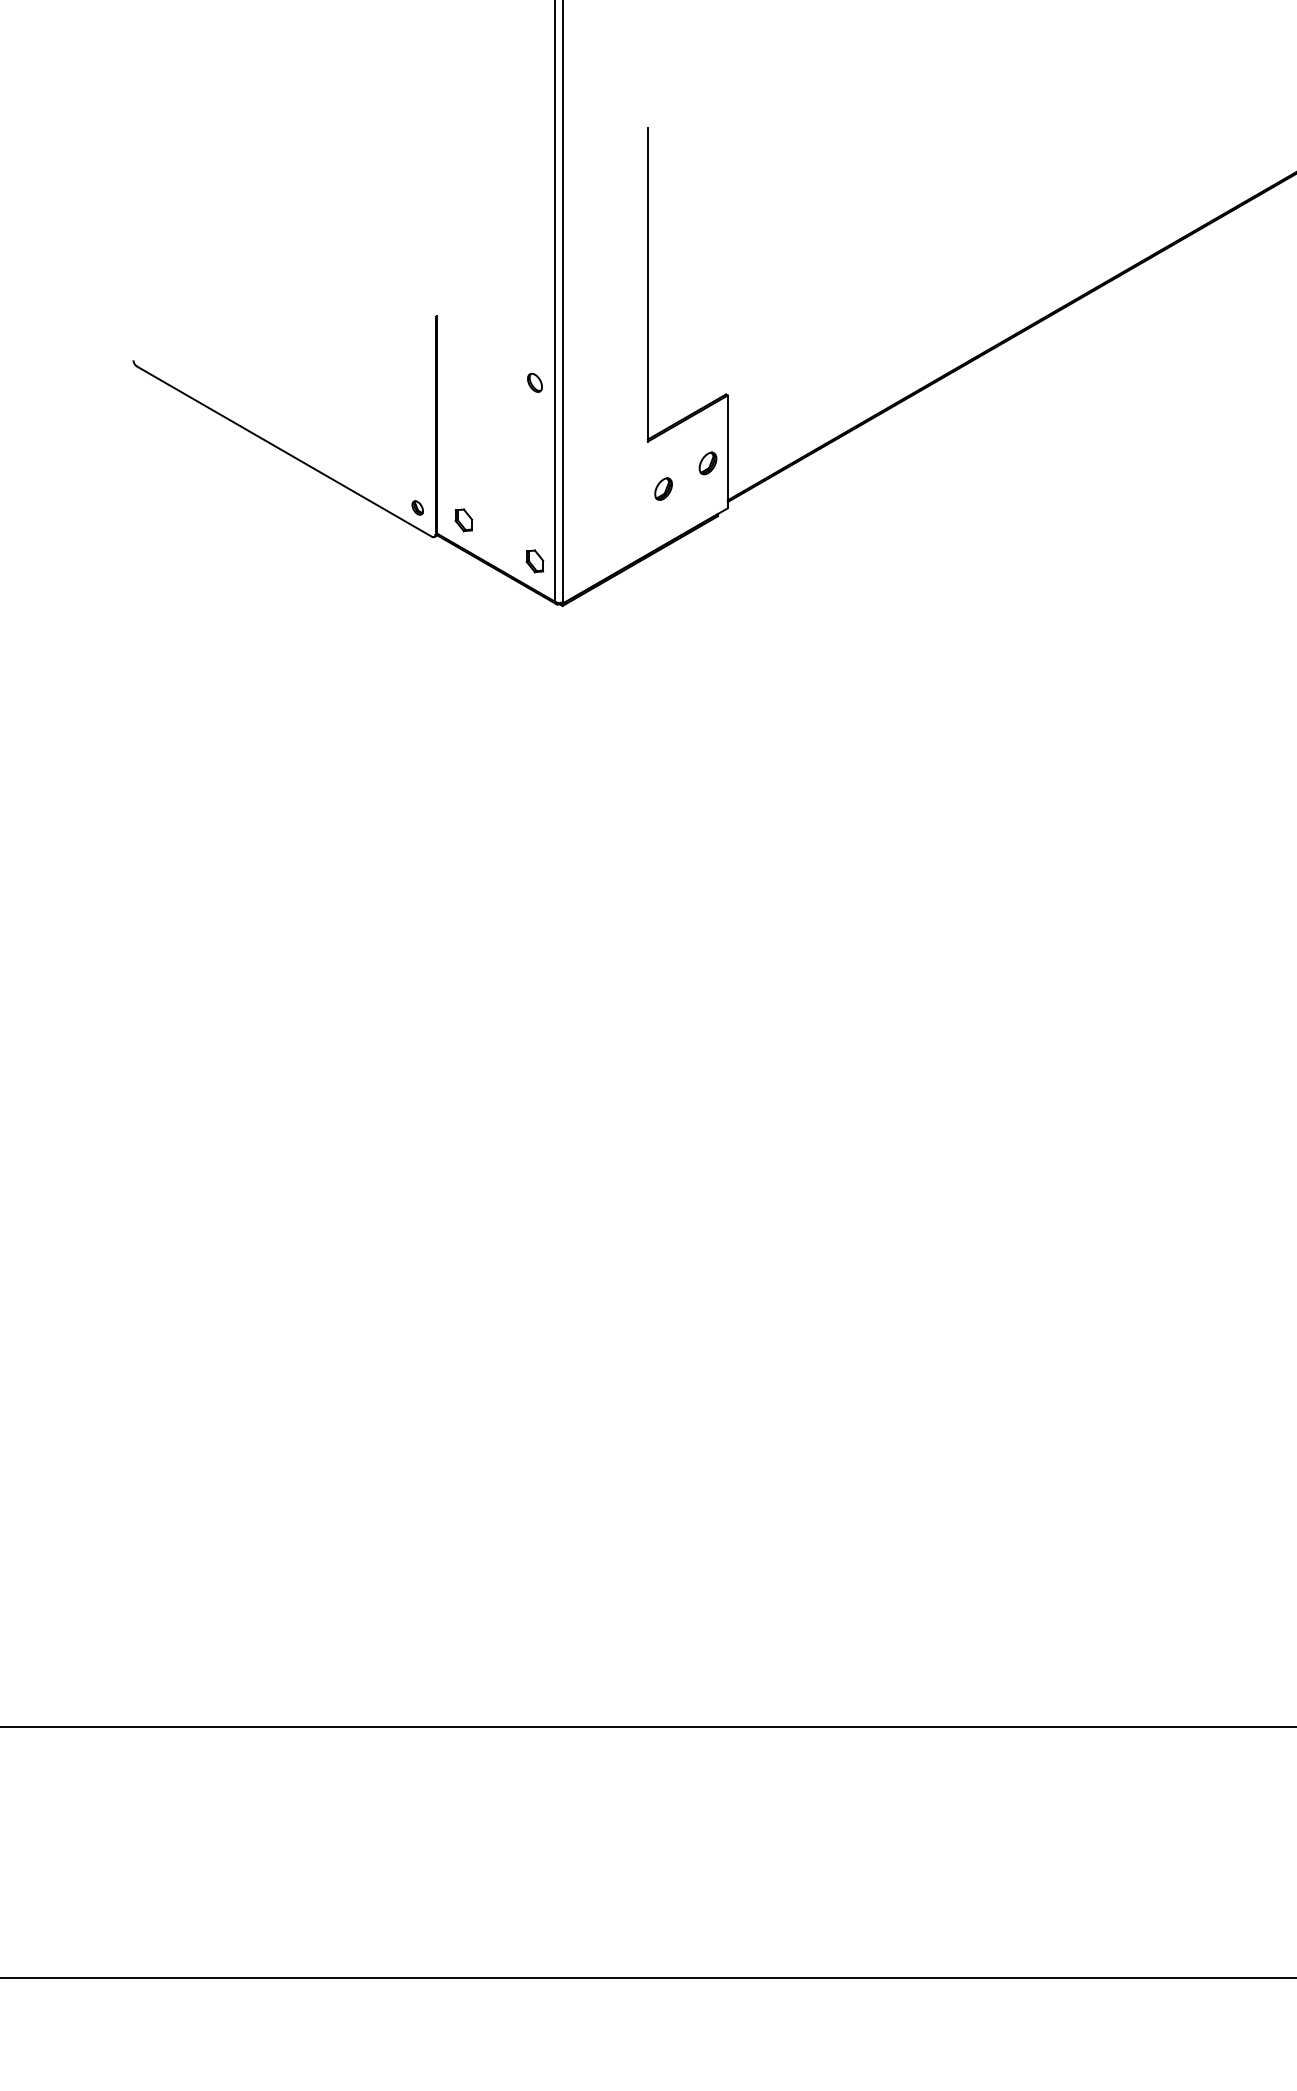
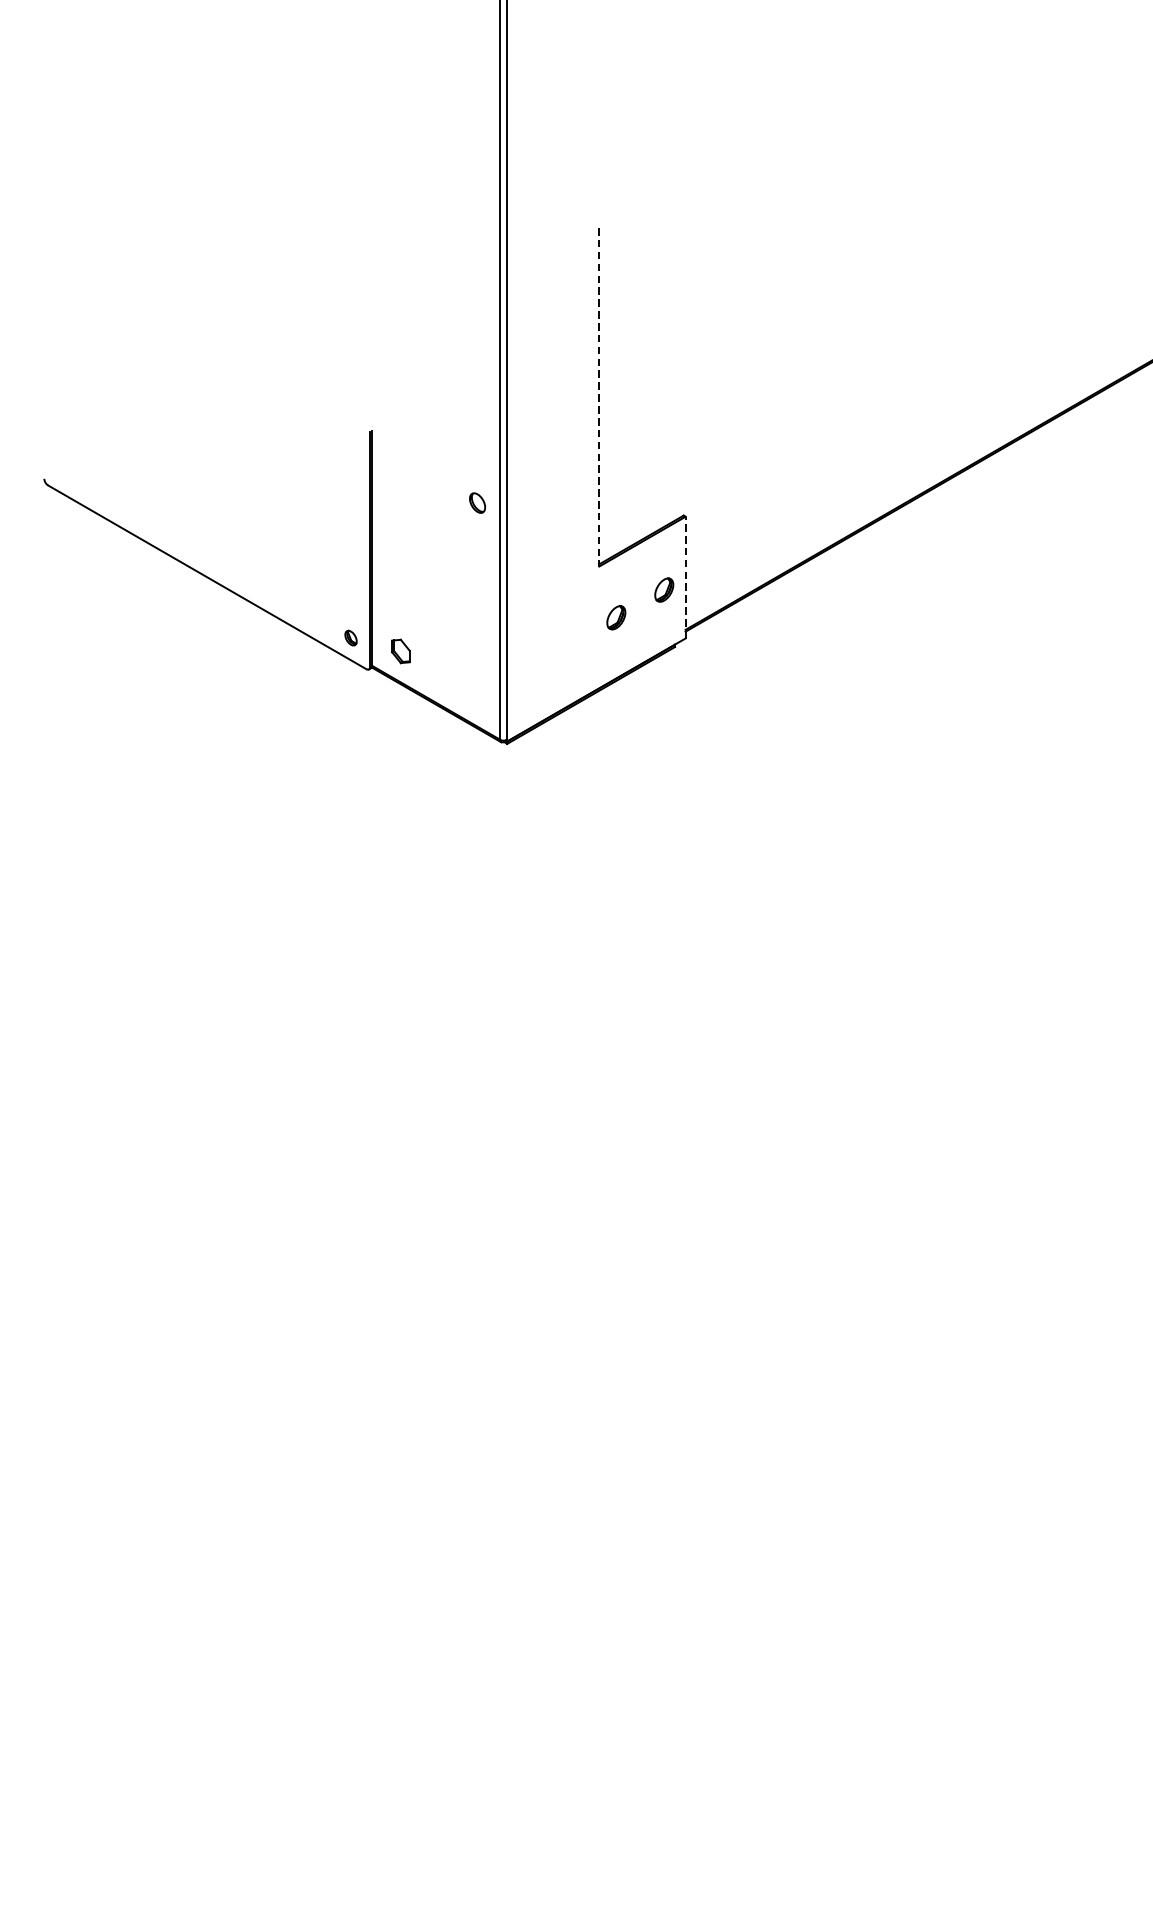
line: (647, 284) -> (598, 396), solid -> dashed
line: (727, 451) -> (685, 577), solid -> dashed
part: (534, 561) -> (477, 695), removed

